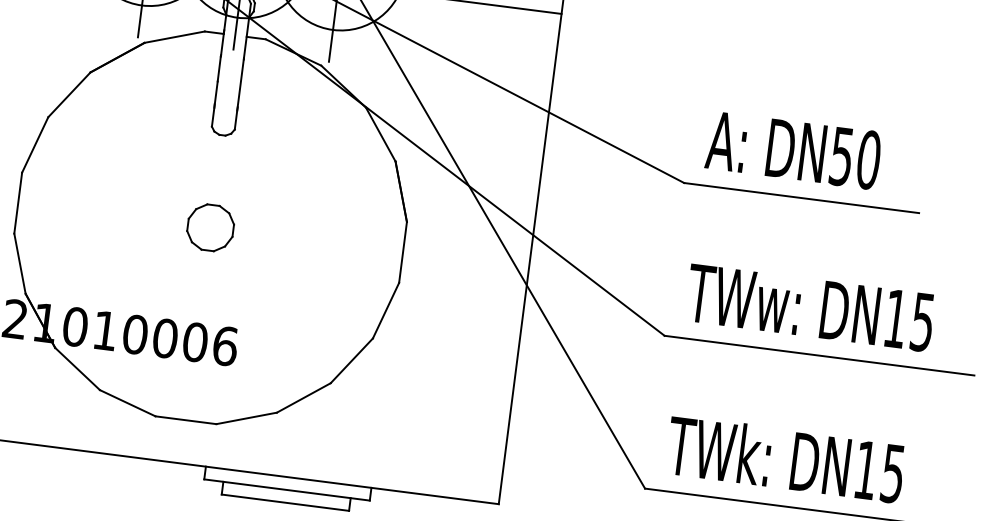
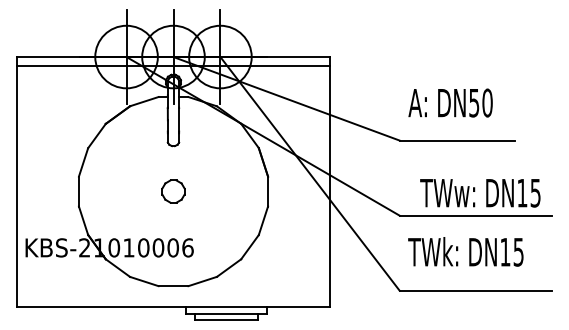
text: (793, 149) -> (450, 102), moved
text: (810, 308) -> (480, 193), moved
text: (785, 458) -> (465, 251), moved

